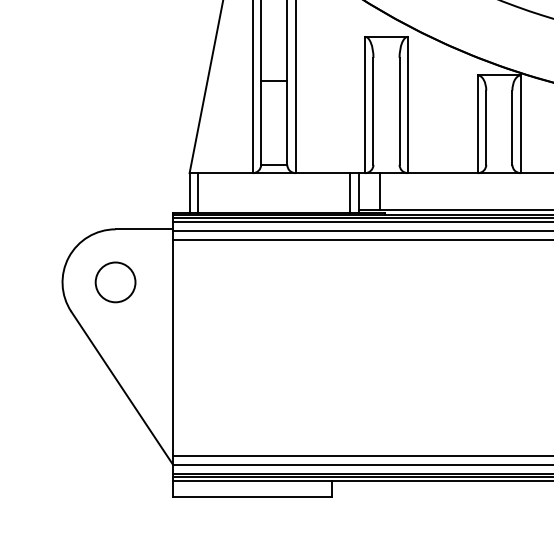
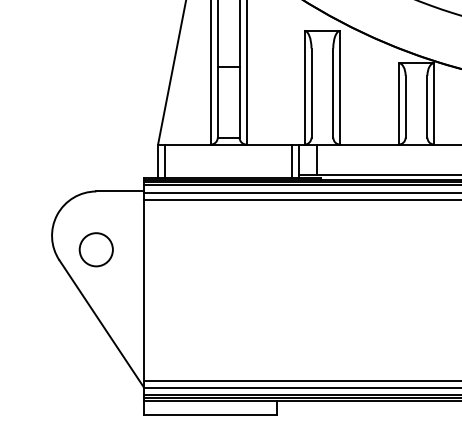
circle: (114, 282) -> (95, 249), moved

